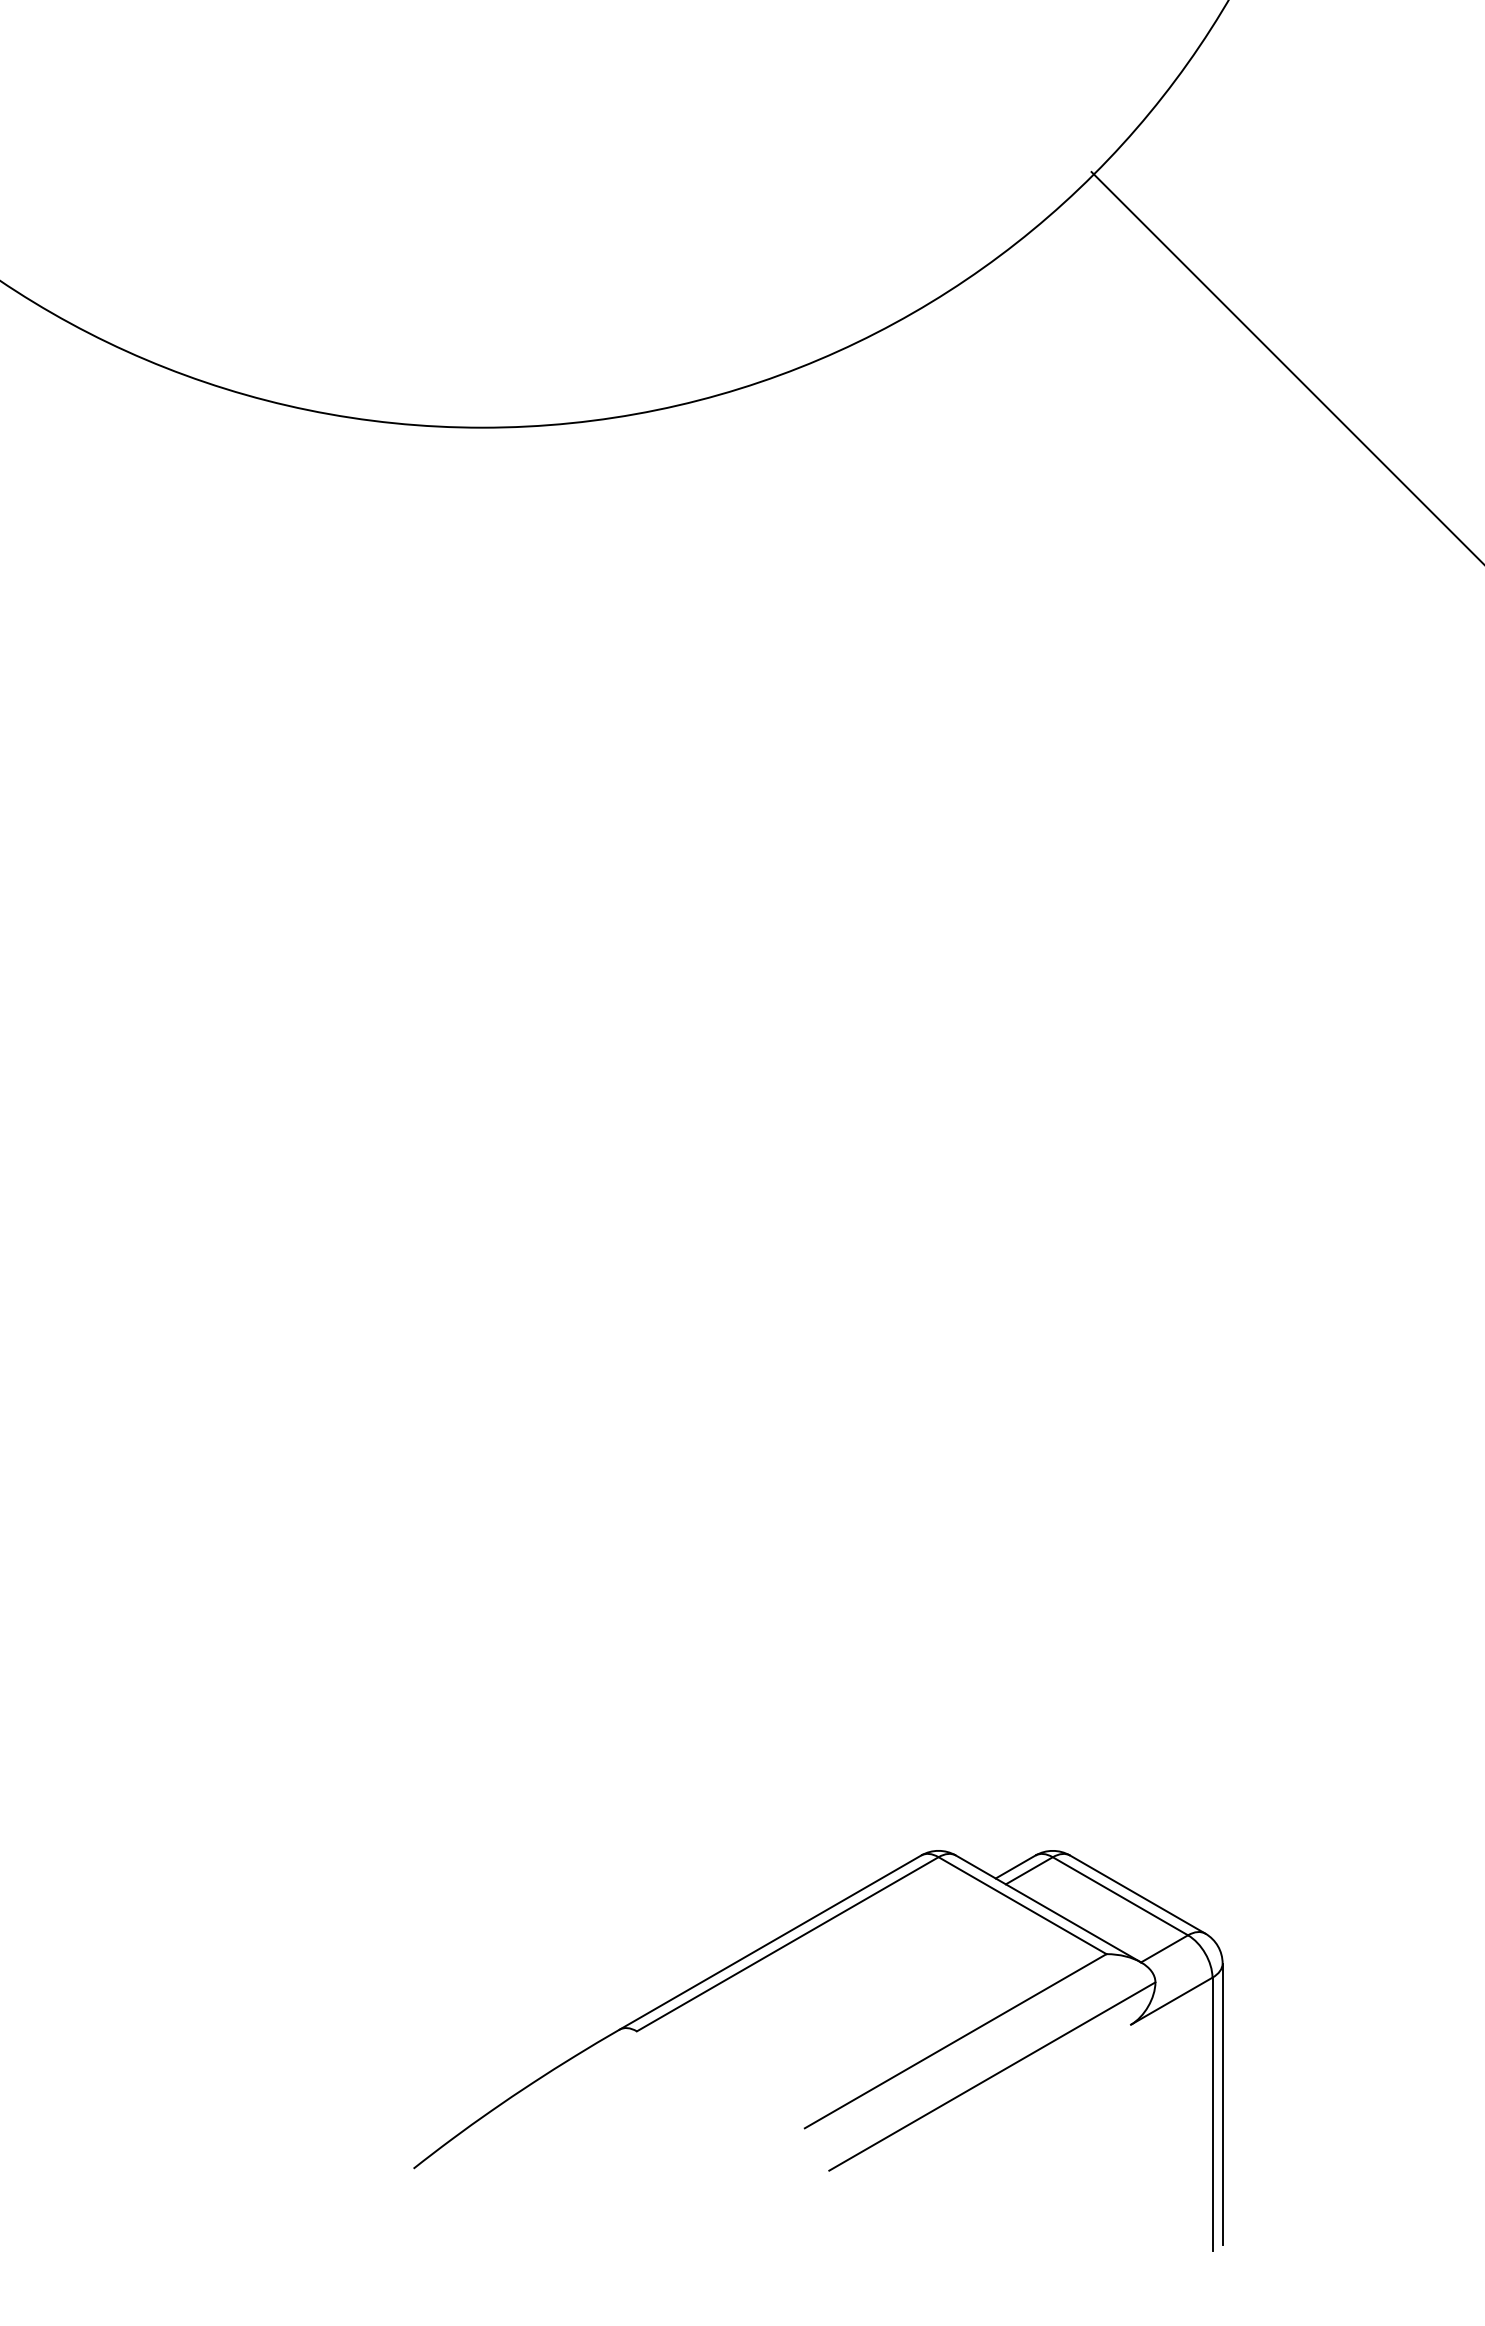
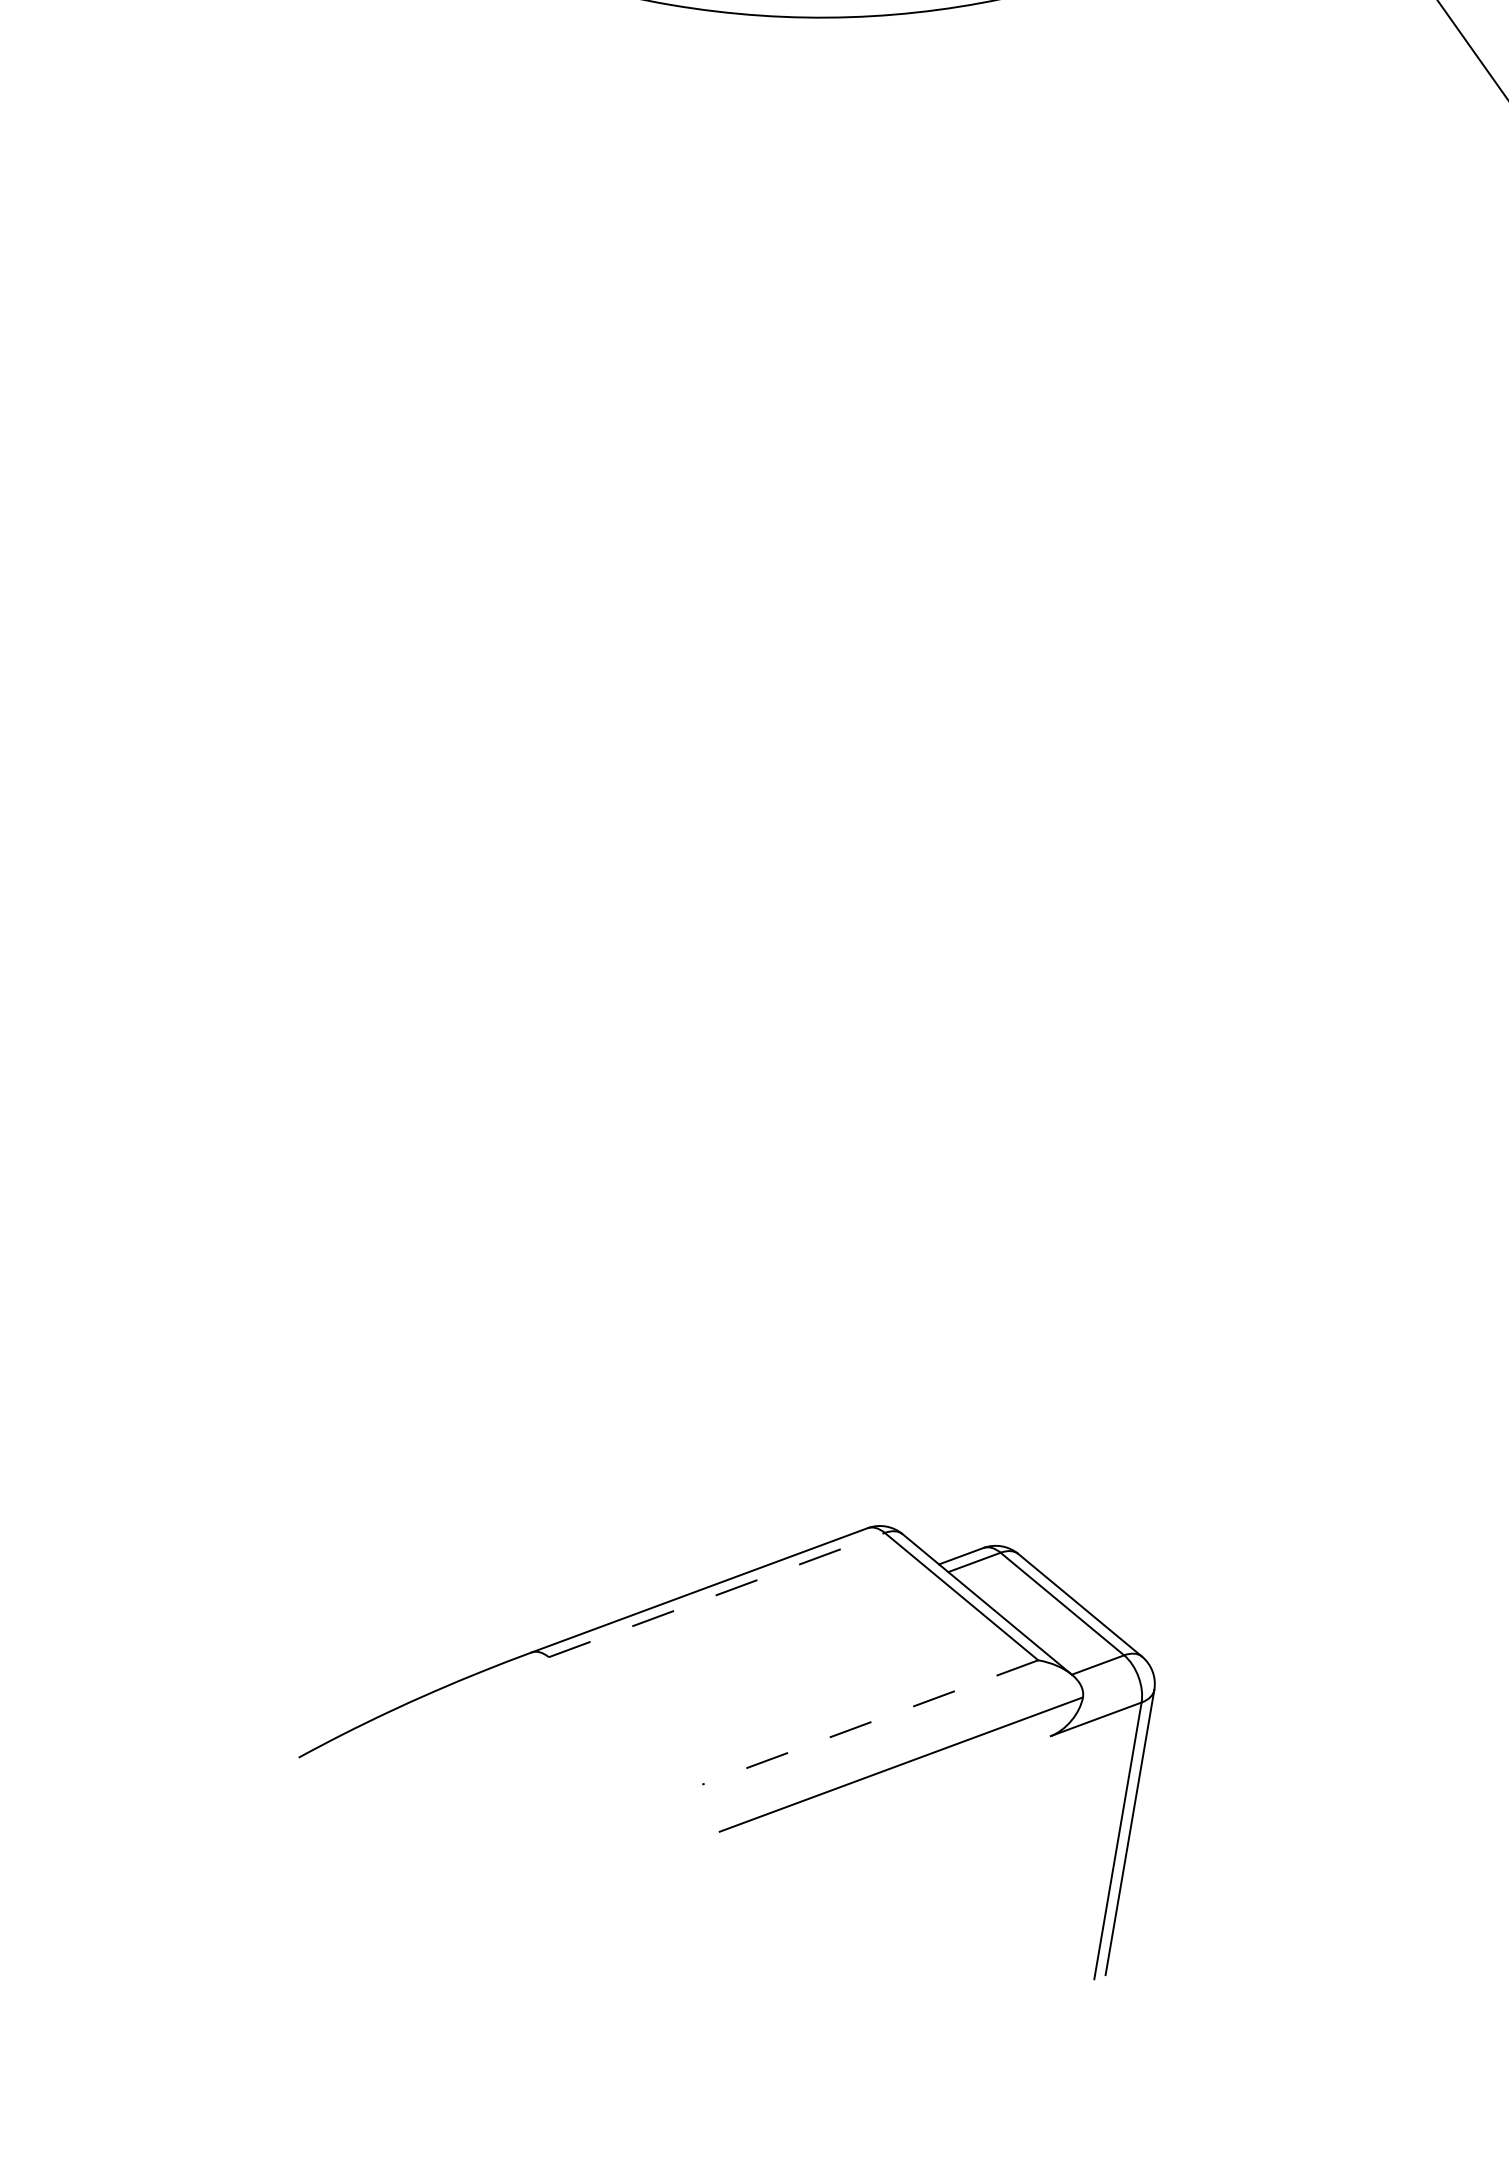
line: (788, 1944) -> (717, 1595), solid -> dashed
line: (955, 2041) -> (870, 1722), solid -> dashed

